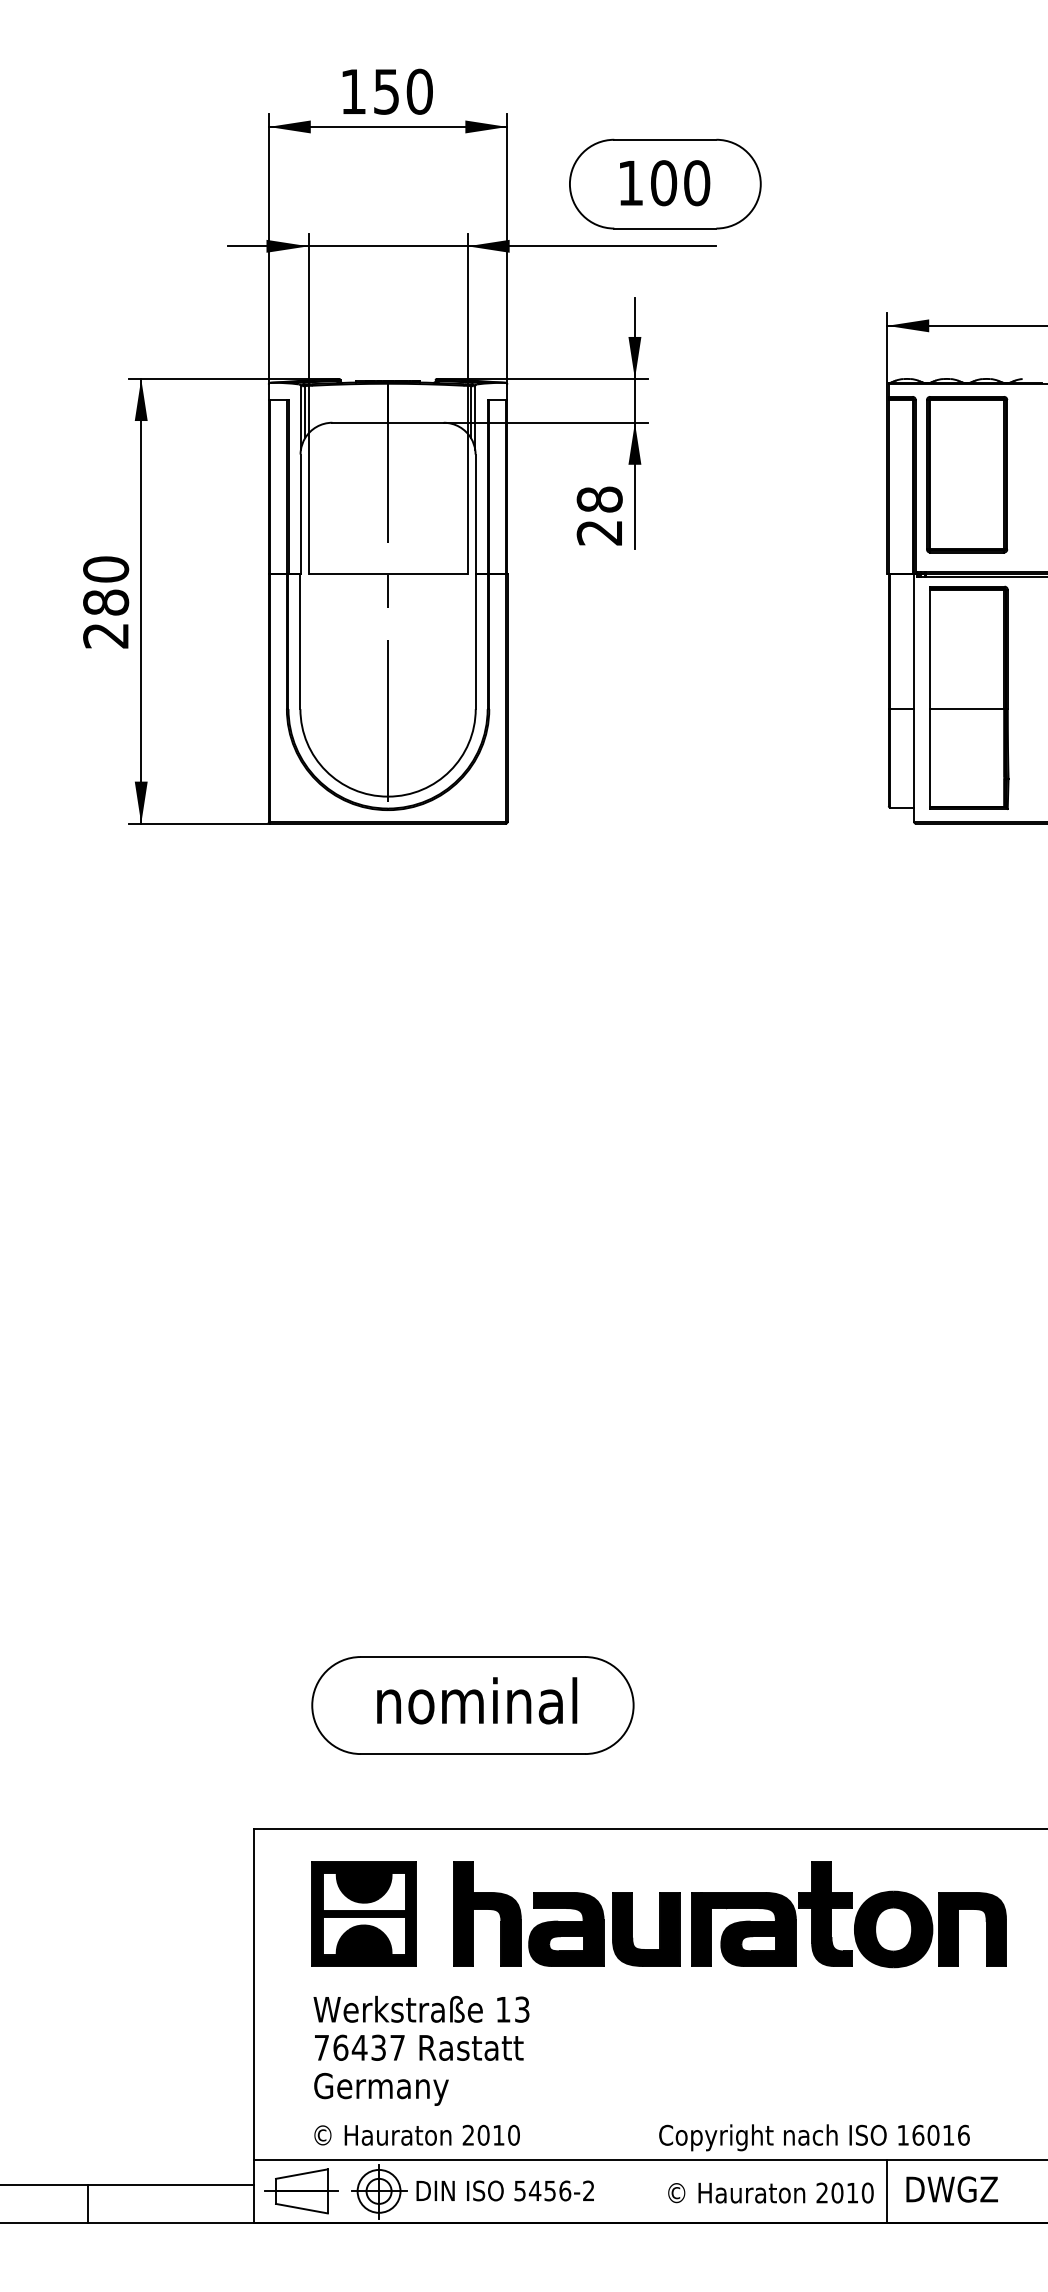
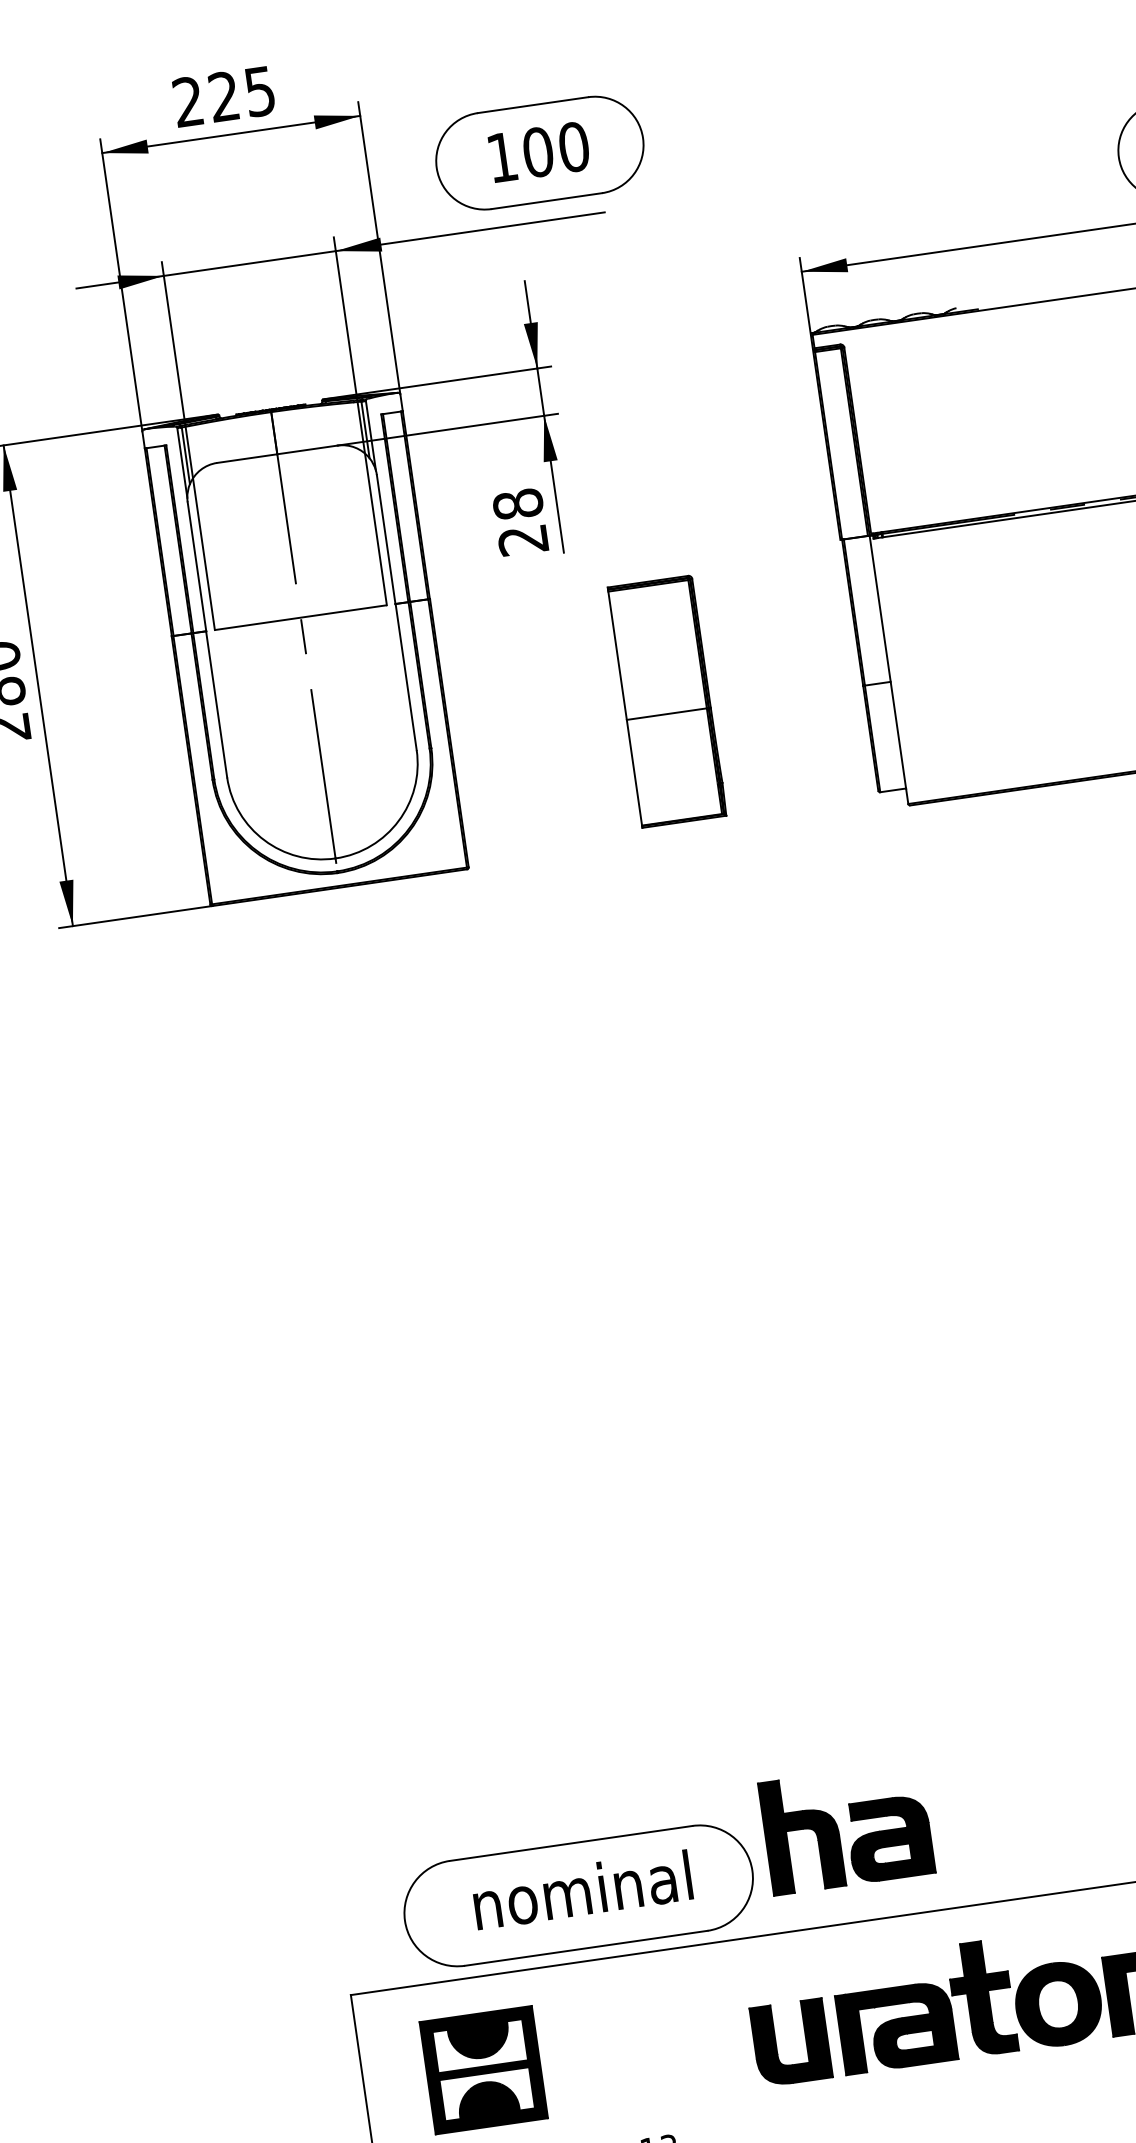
text: (386, 91) -> (224, 96), 150 -> 225
part: (967, 474) -> (911, 419), removed
part: (969, 697) -> (667, 701), moved
part: (472, 1705) -> (578, 1895), moved
part: (521, 1913) -> (838, 1828), moved

